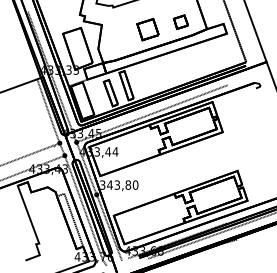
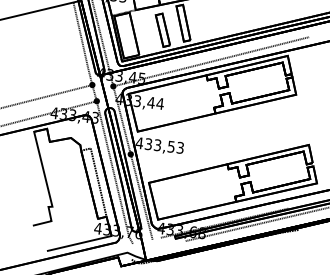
text: (119, 184) -> (160, 144), 343,80 -> 433,53

